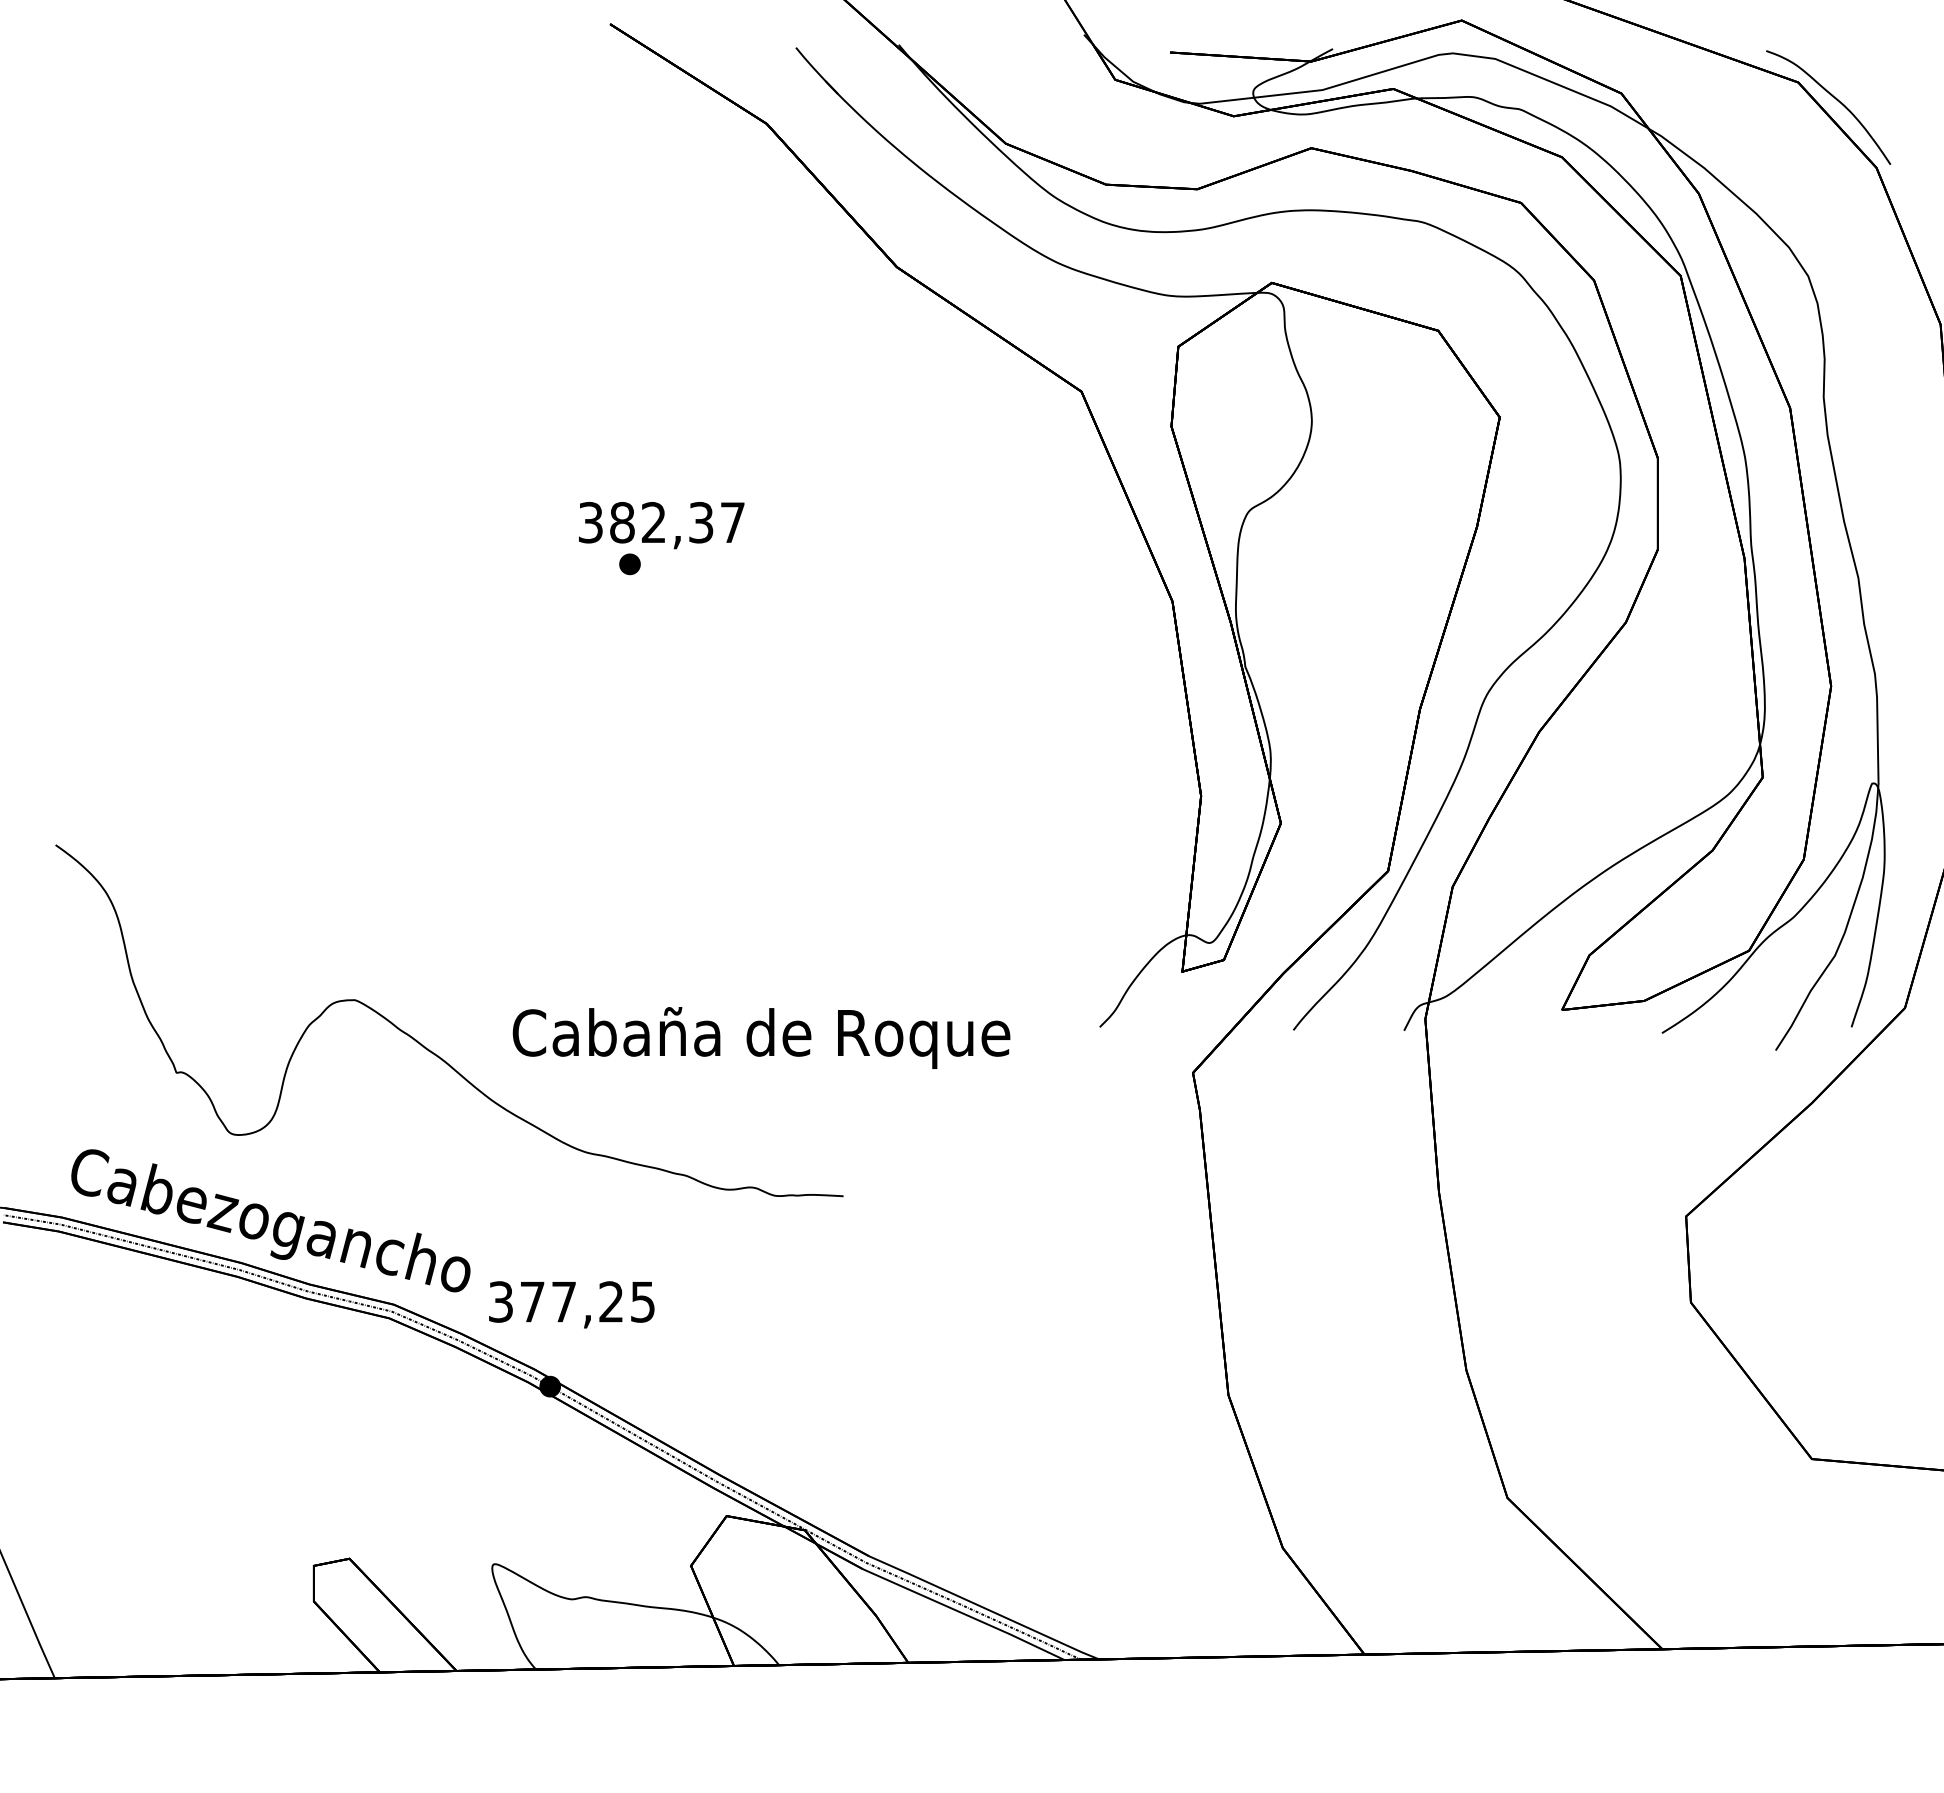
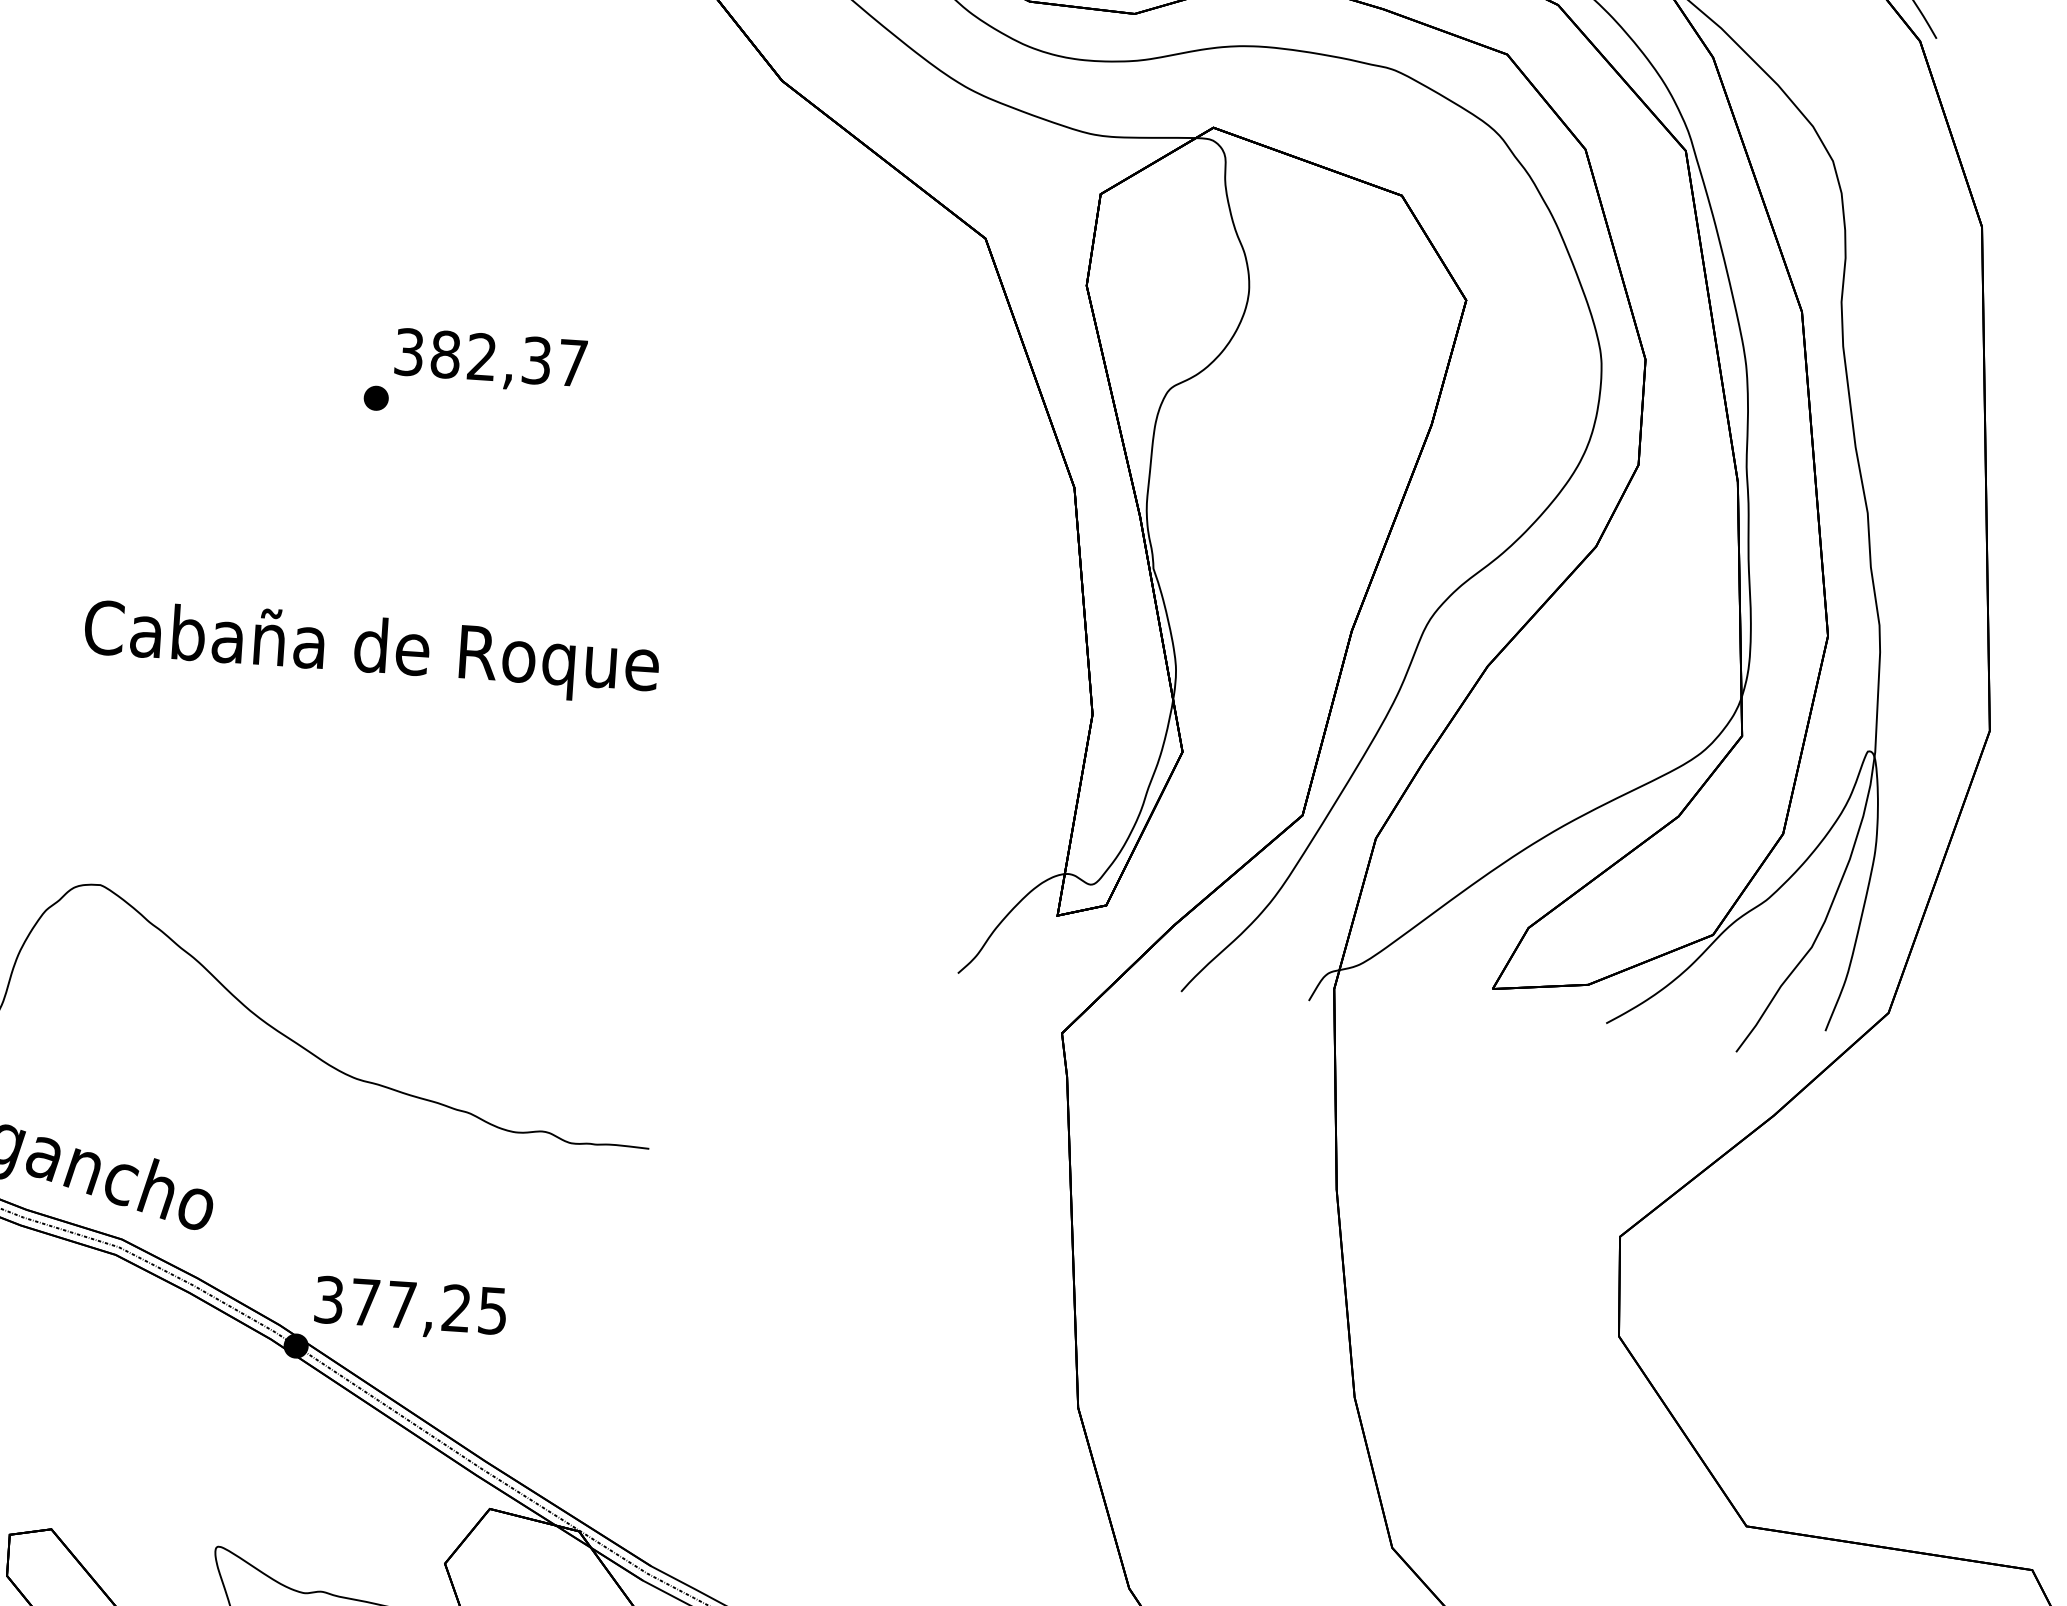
part: (629, 564) -> (375, 398), moved
text: (761, 1037) -> (371, 650), moved
text: (571, 1304) -> (410, 1308), moved

